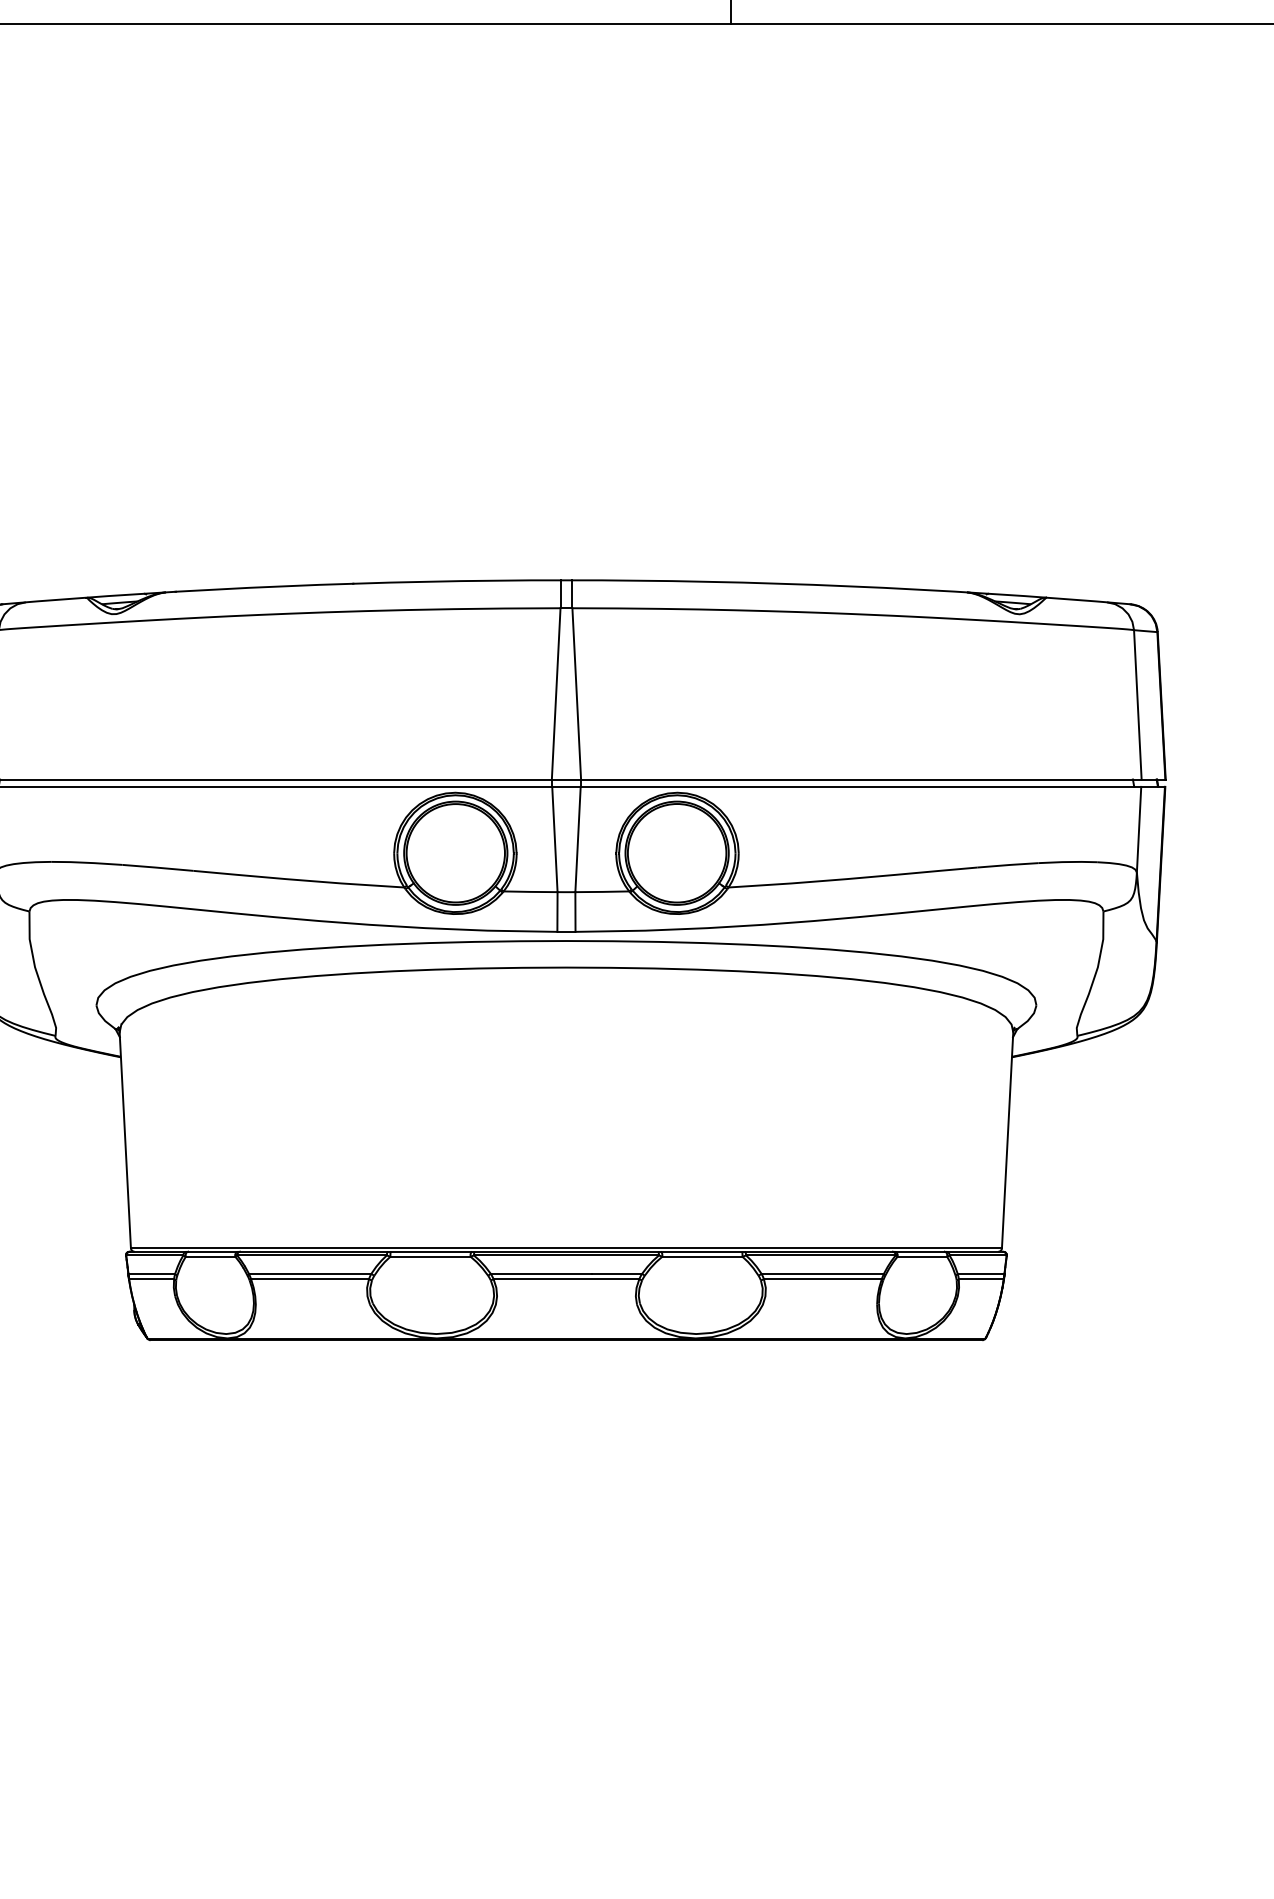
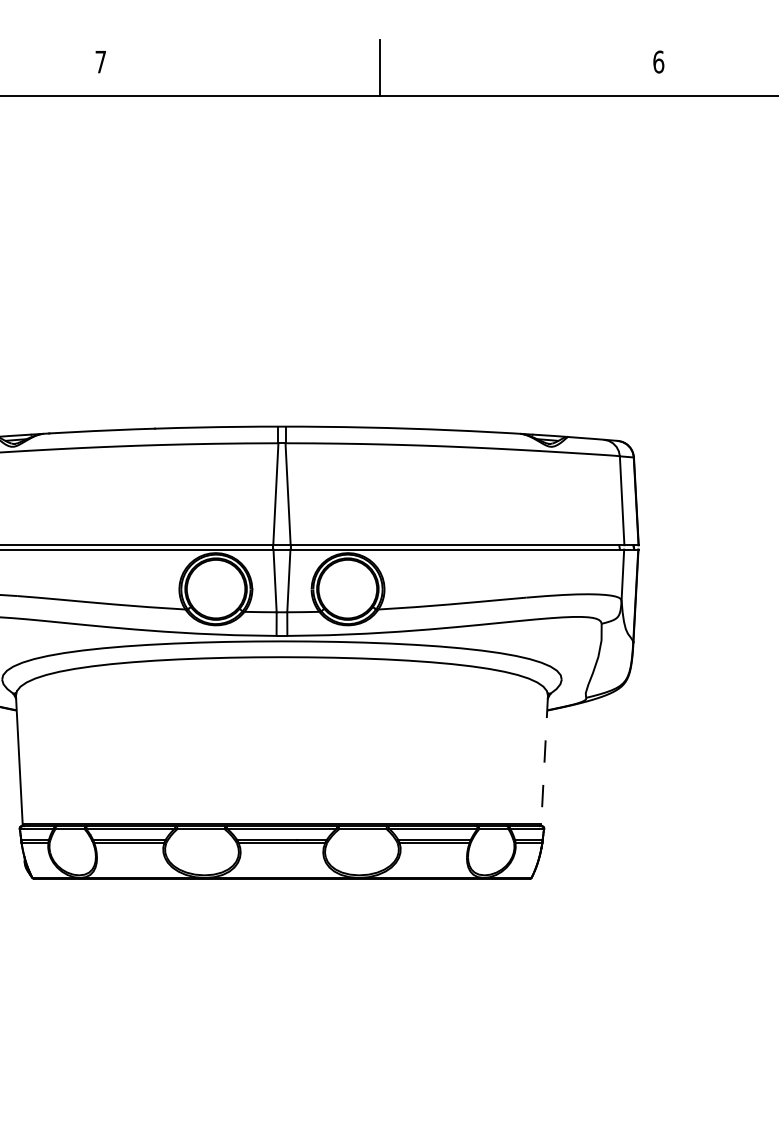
line: (1007, 1141) -> (544, 760), solid -> dashed

